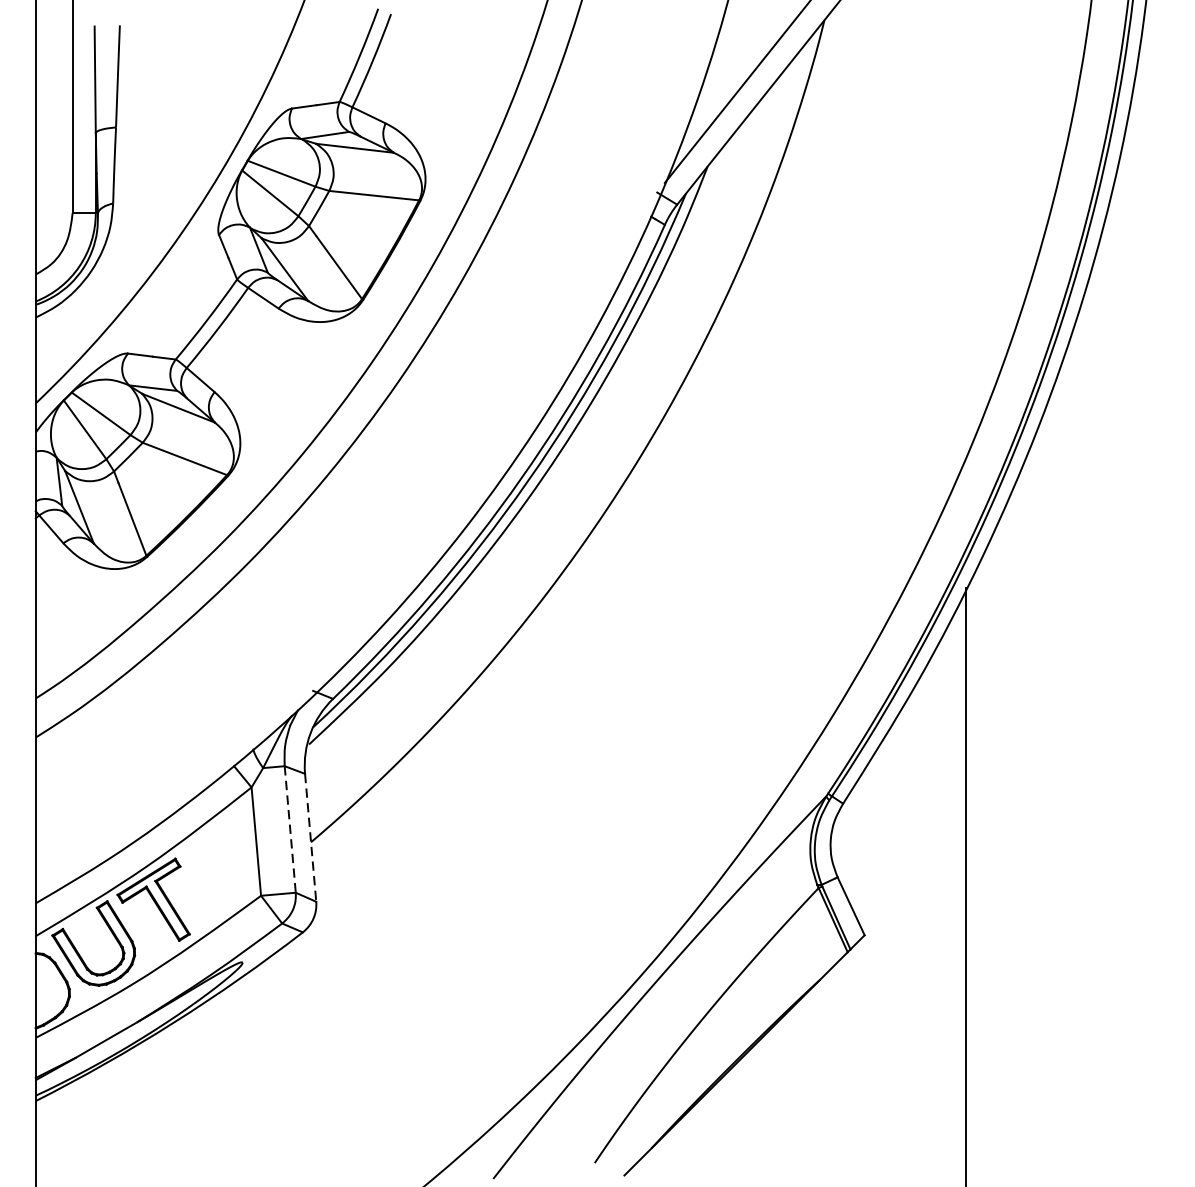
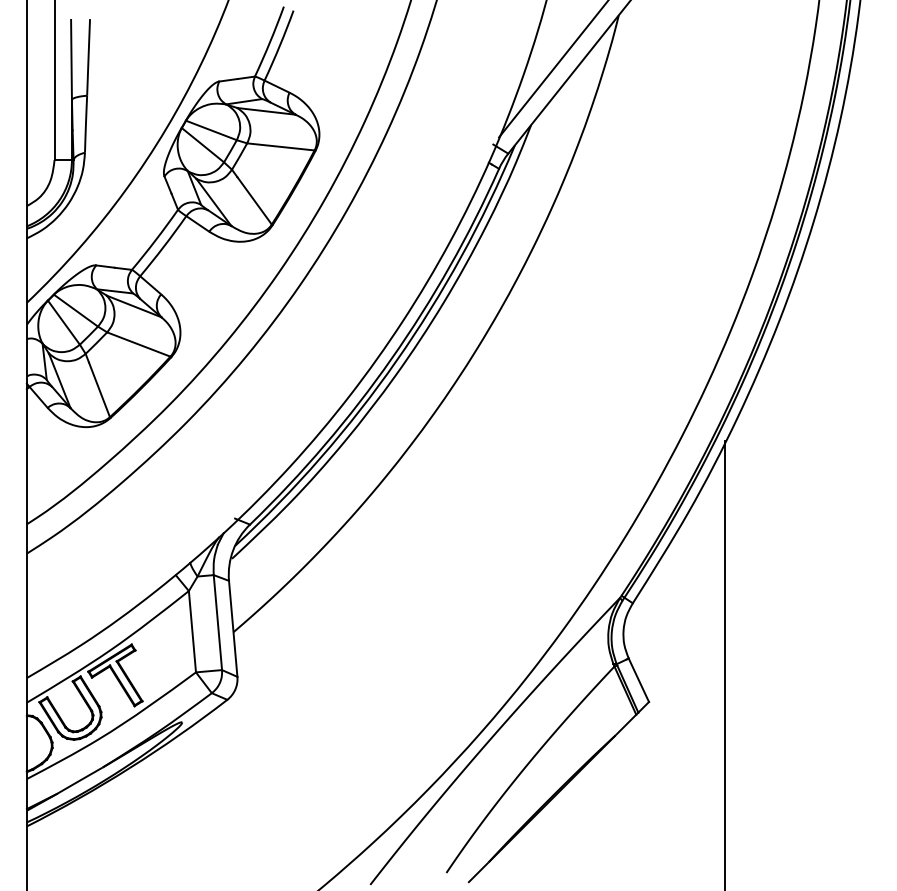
line: (289, 829) -> (217, 622), dashed -> solid
line: (311, 838) -> (233, 629), dashed -> solid

